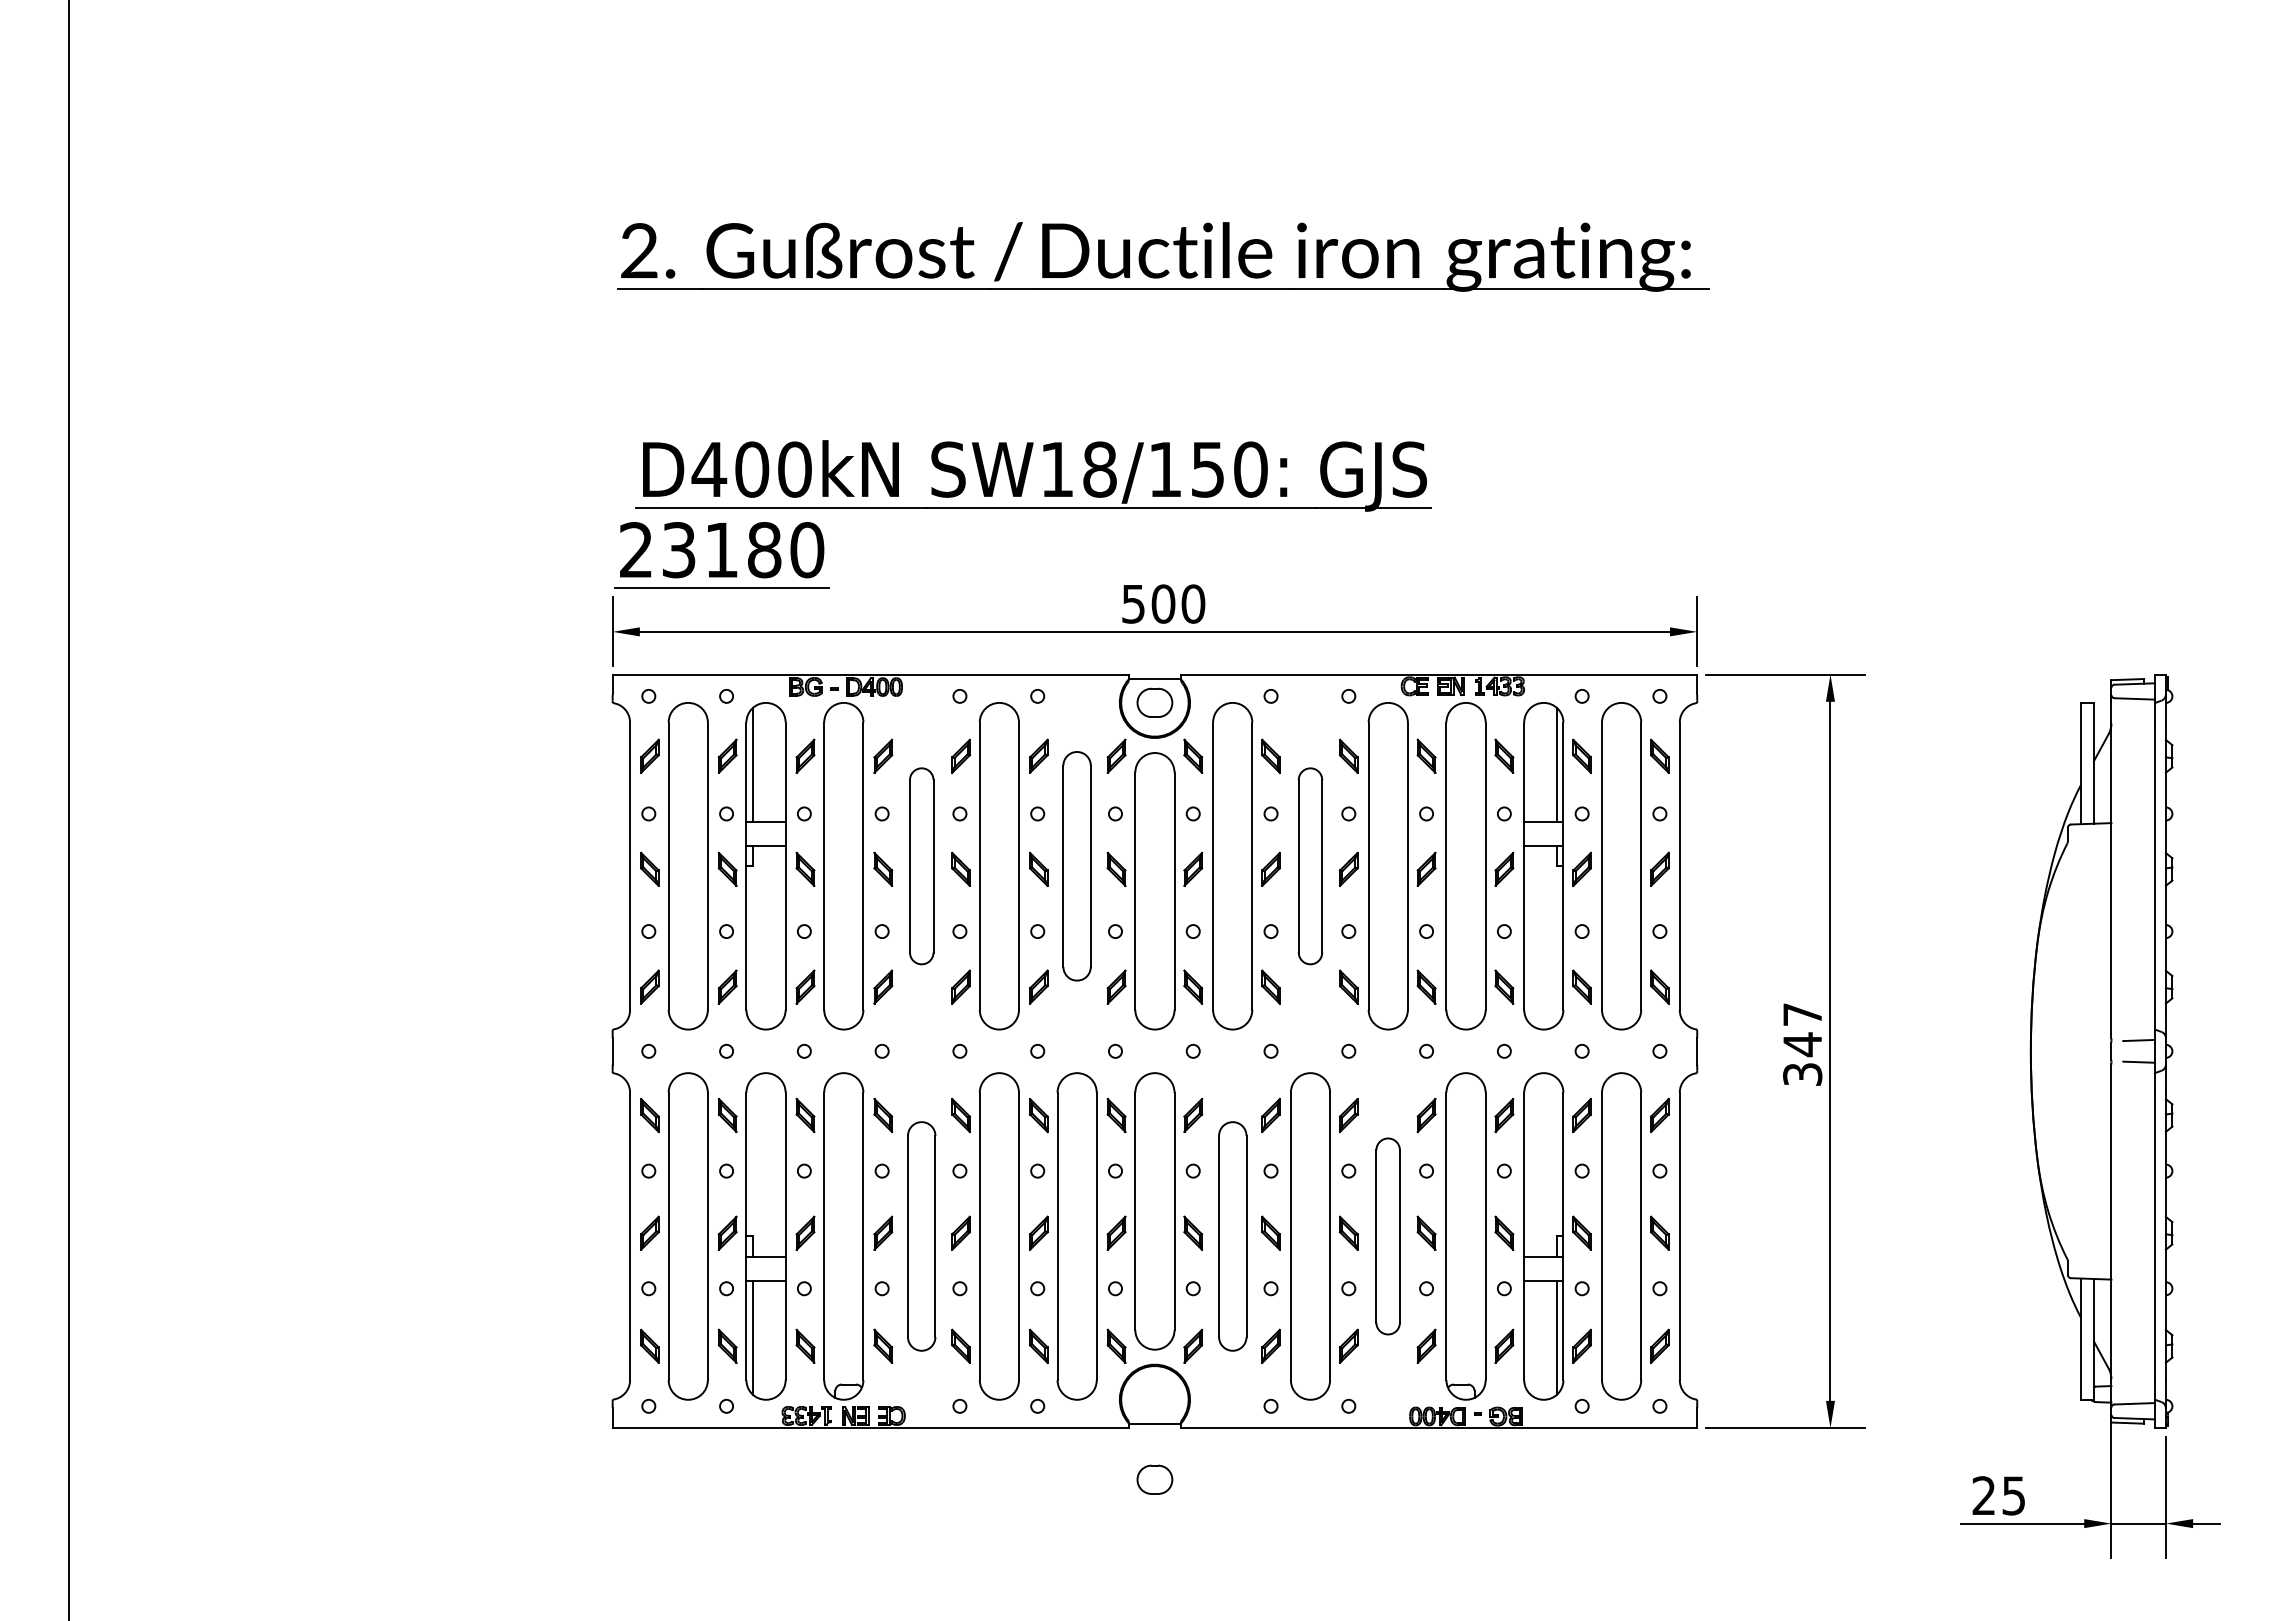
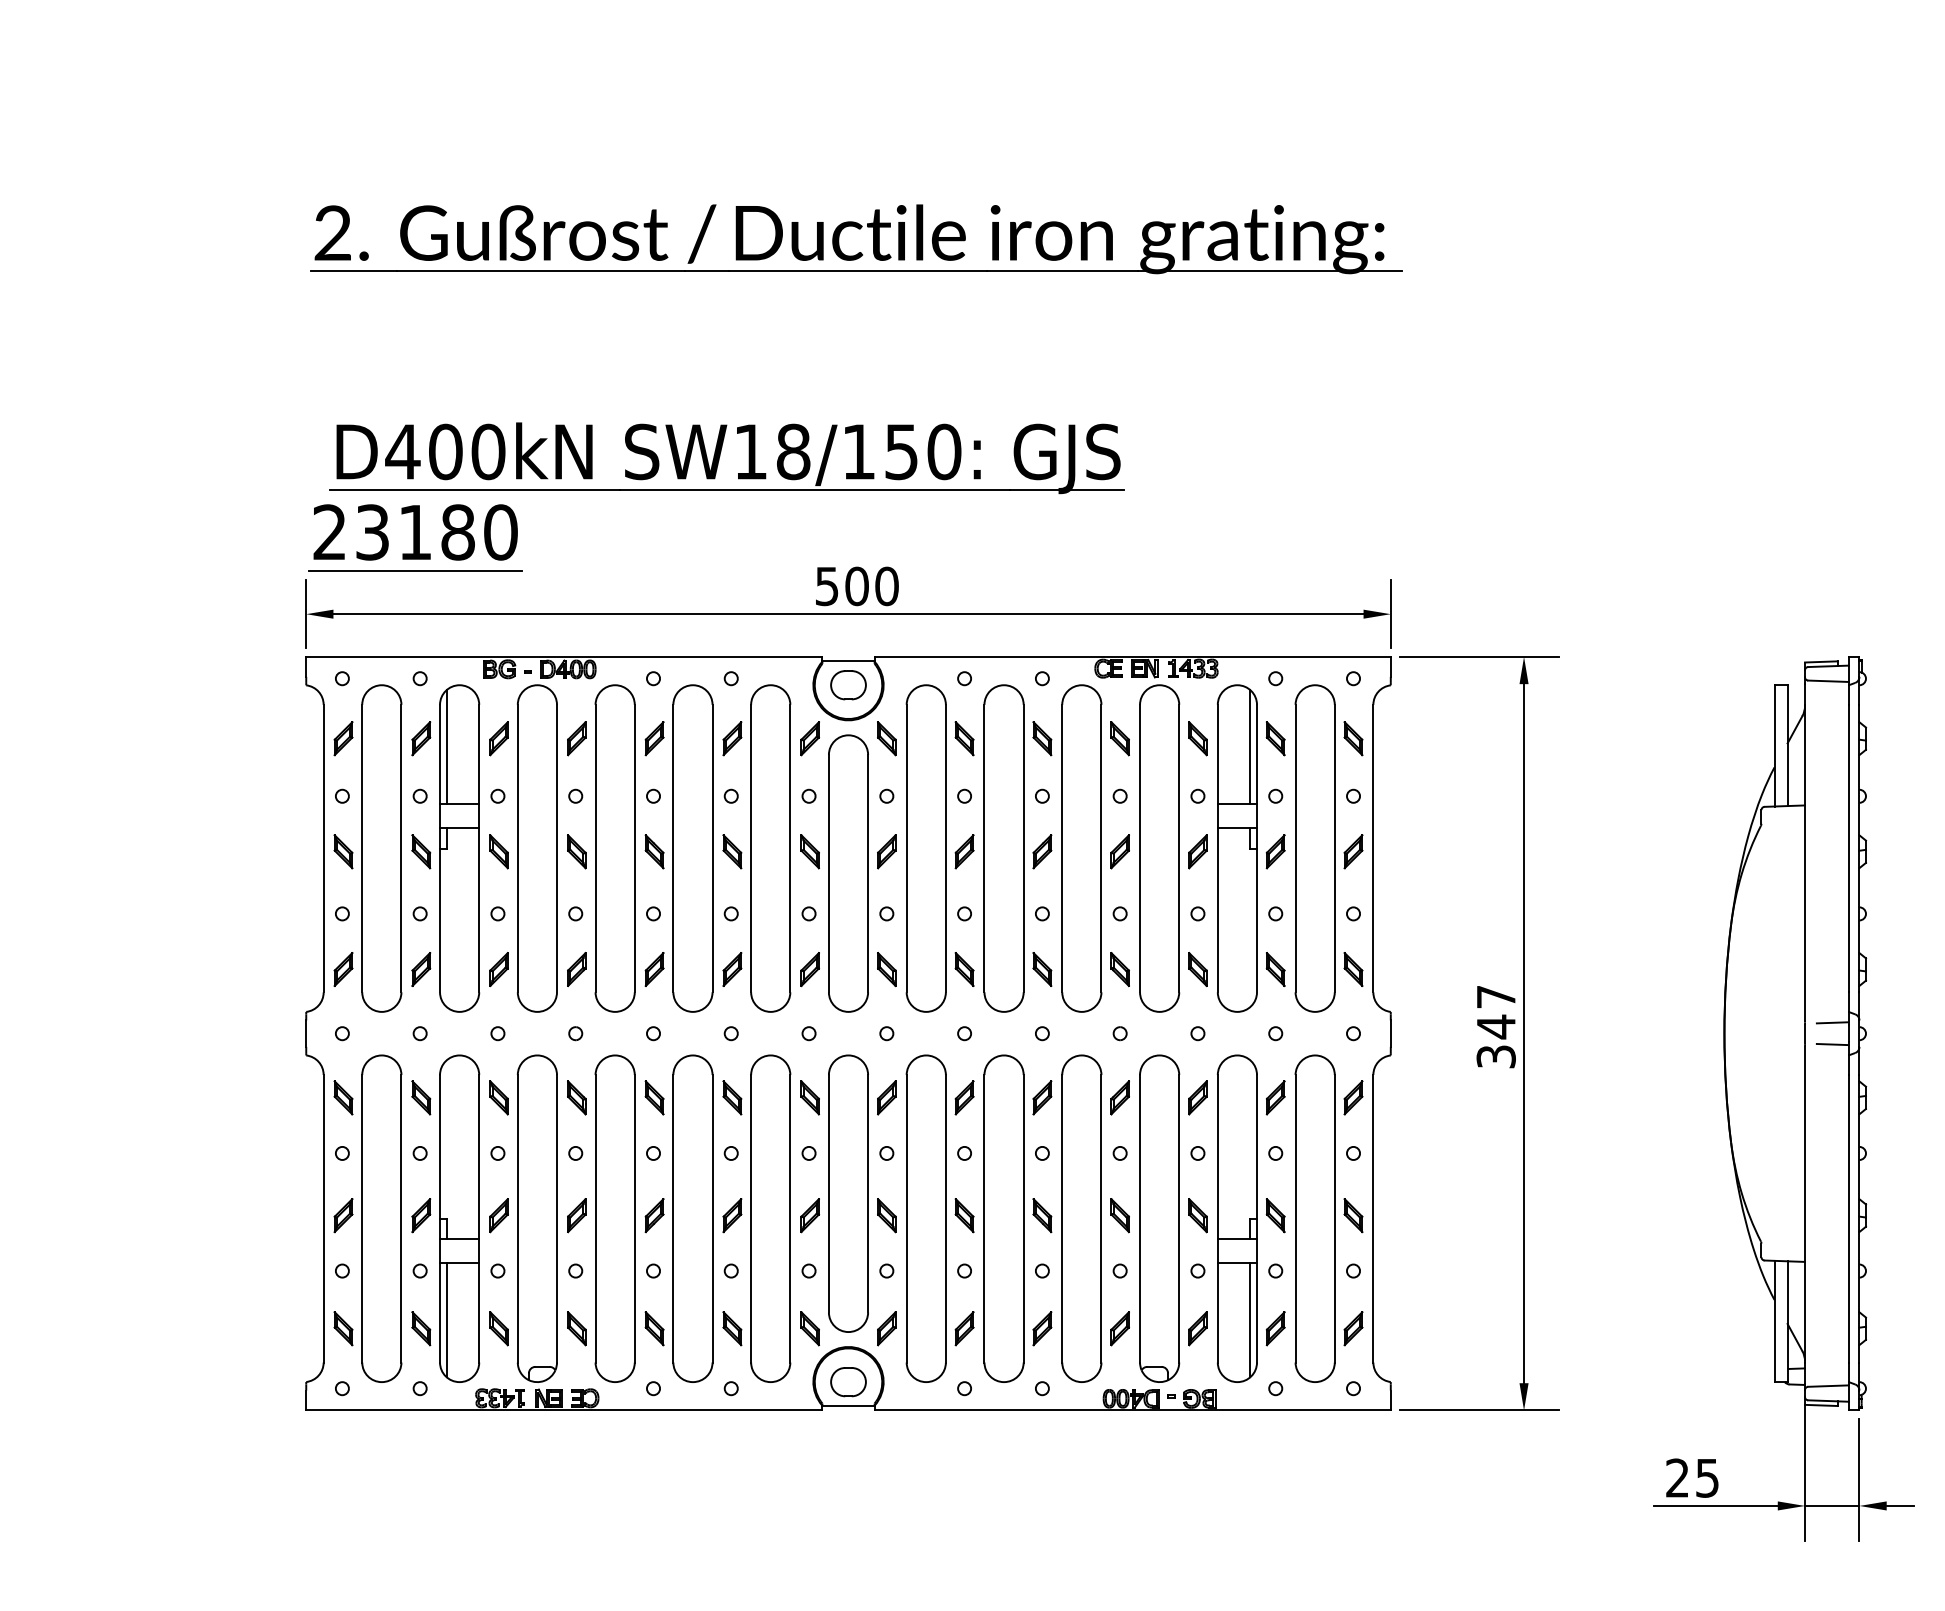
part: (921, 866) -> (615, 848), size x1.67
part: (1076, 866) -> (770, 848), size x1.43
part: (1310, 866) -> (1004, 848), size x1.67
part: (921, 1236) -> (615, 1218), size x1.43
part: (1232, 1236) -> (926, 1218), size x1.43
part: (1387, 1236) -> (1081, 1218), size x1.67
part: (1154, 1479) -> (848, 1381), moved

